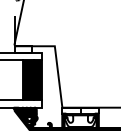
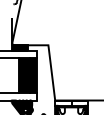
fill: (23, 49) -> (20, 48), added

